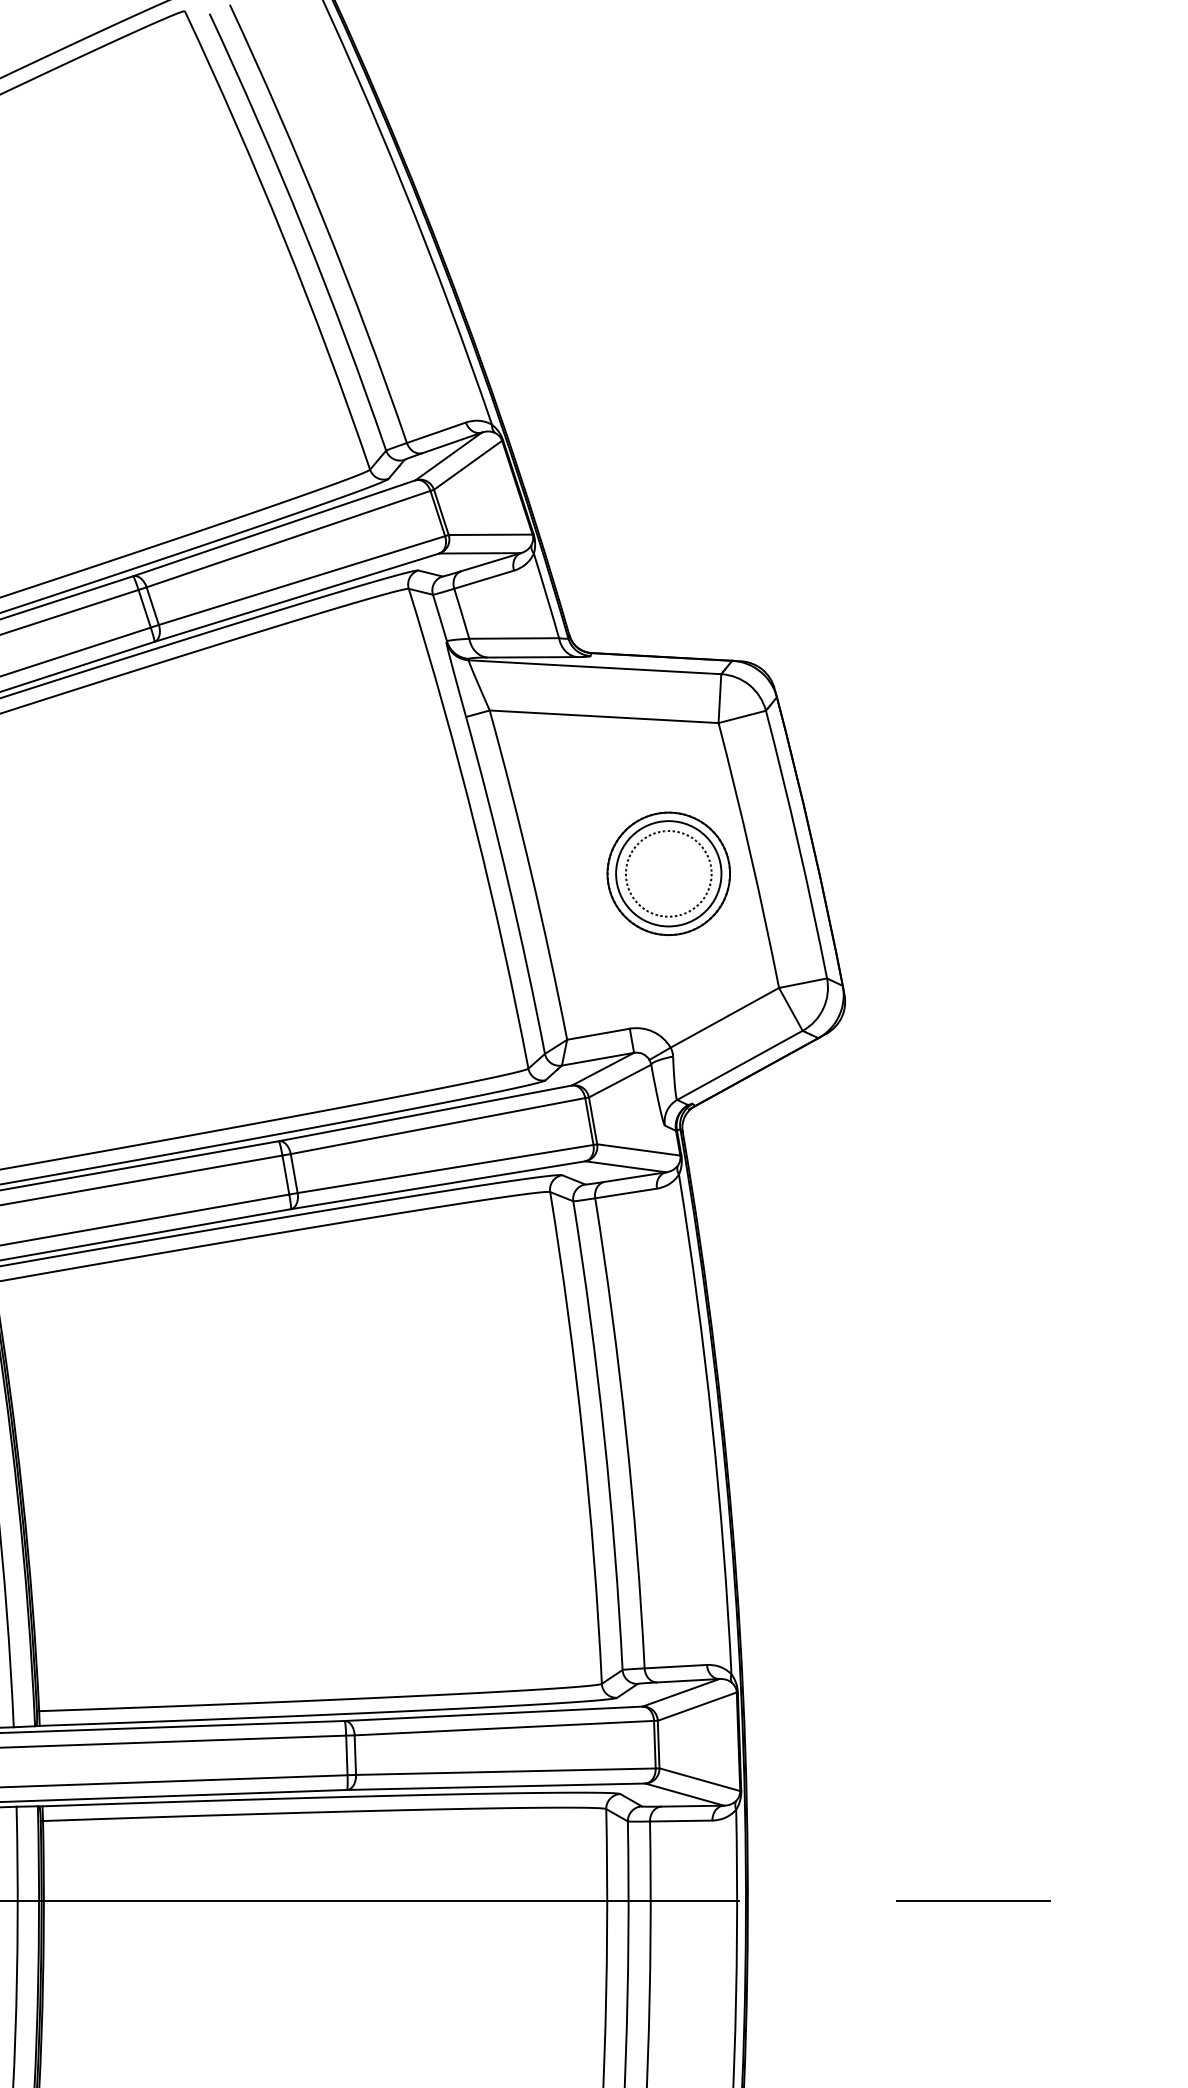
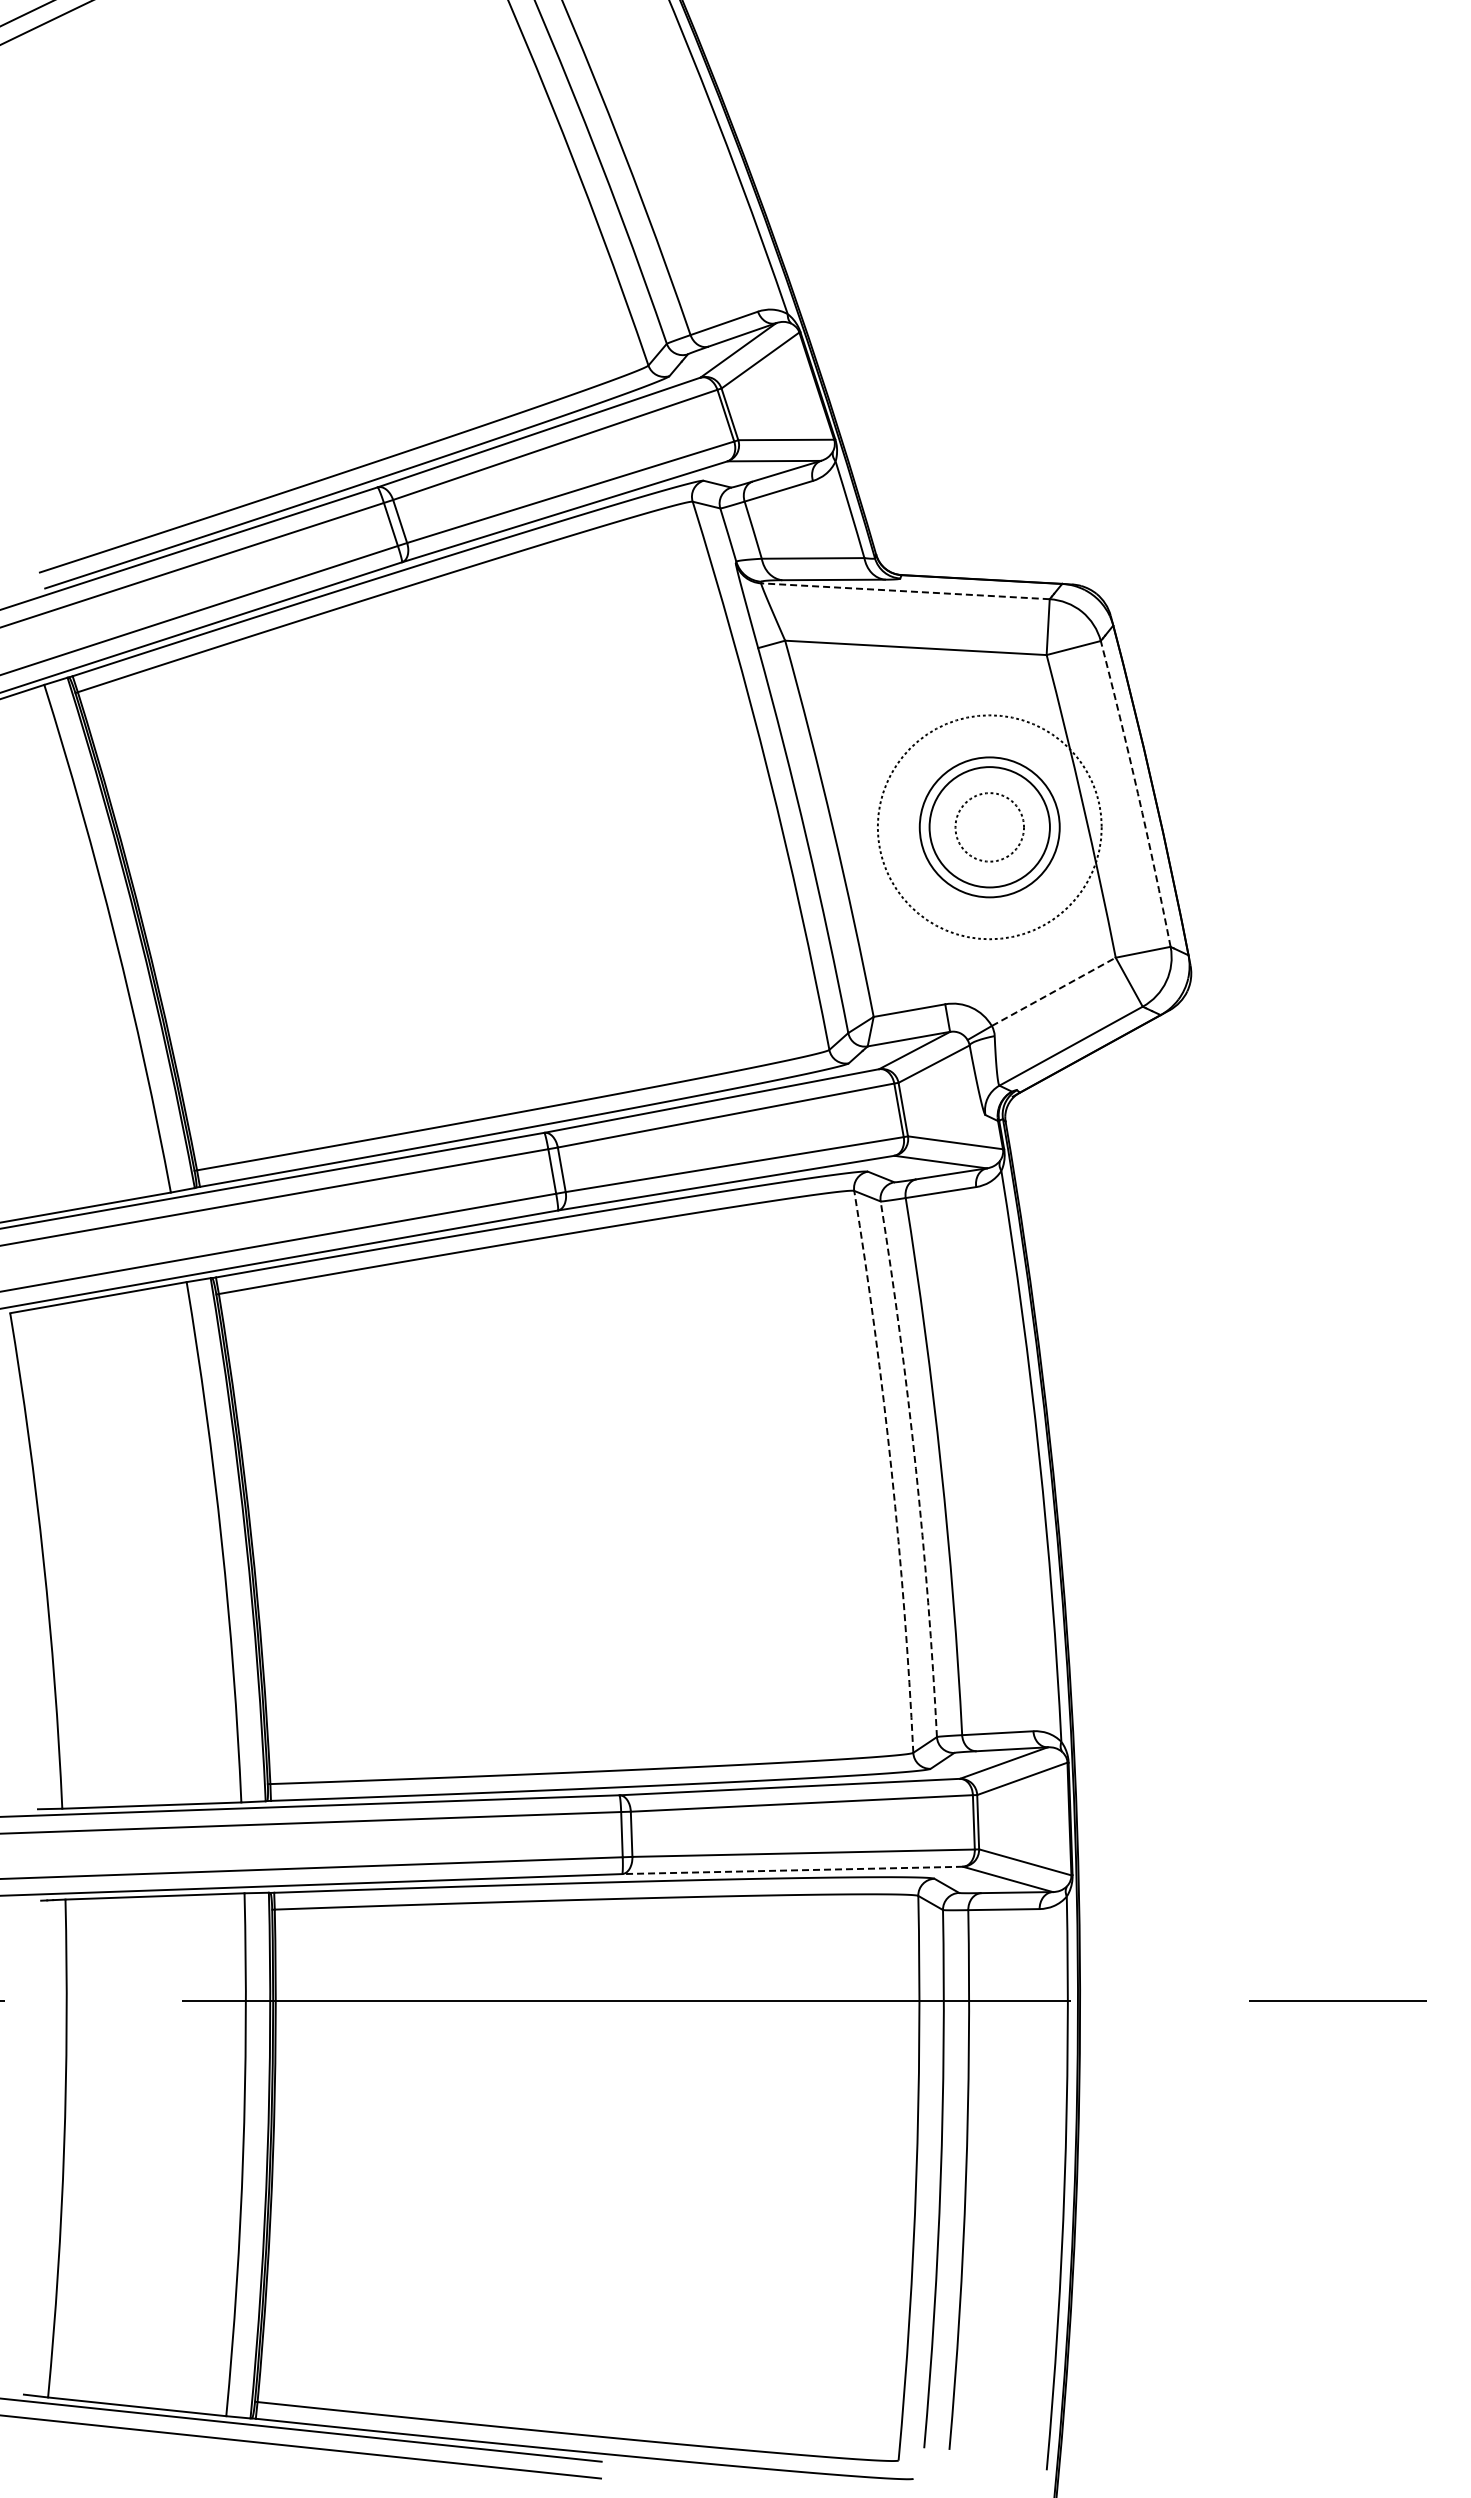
line: (594, 667) -> (904, 591), solid -> dashed
arc: (798, 844) -> (1137, 793), solid -> dashed
circle: (668, 873) -> (989, 827), size x0.7
circle: (668, 873) -> (989, 827), size x1.6
line: (724, 1017) -> (1053, 991), solid -> dashed
arc: (603, 1434) -> (915, 1468), solid -> dashed
arc: (582, 1437) -> (891, 1471), solid -> dashed
line: (496, 1786) -> (792, 1870), solid -> dashed

